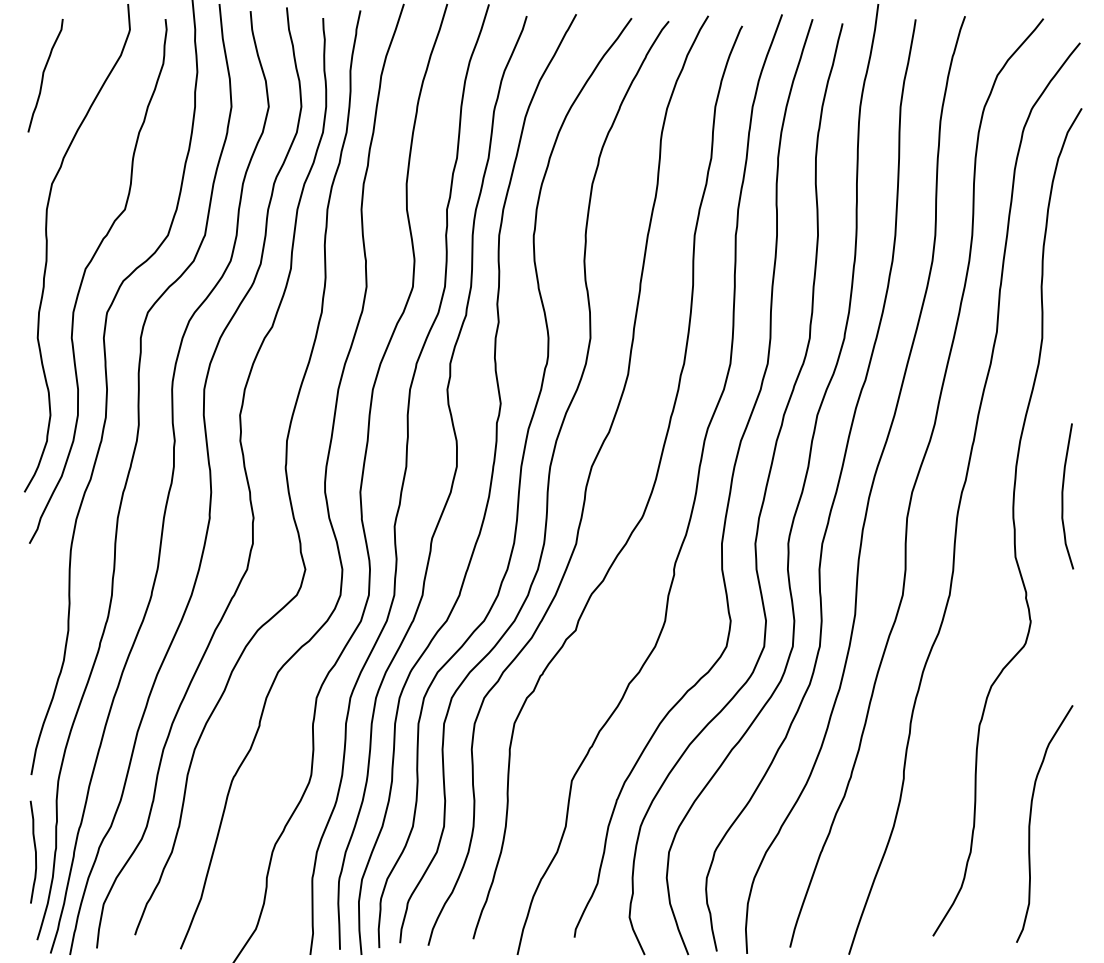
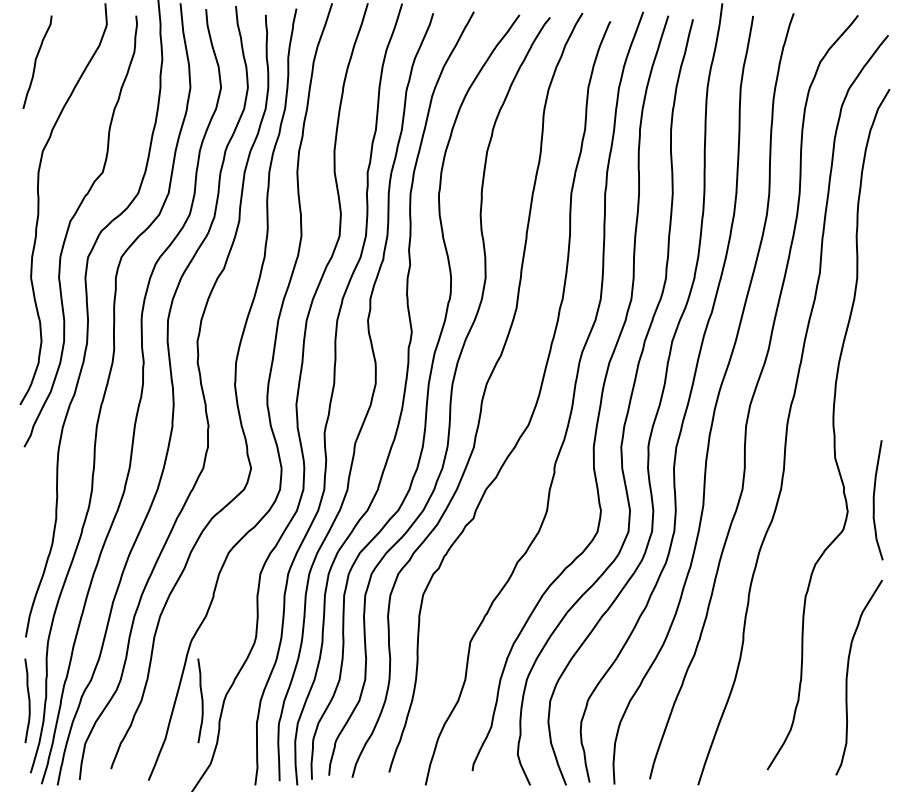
curve: (1063, 496) -> (874, 500), moved
curve: (244, 851) -> (201, 700), added

